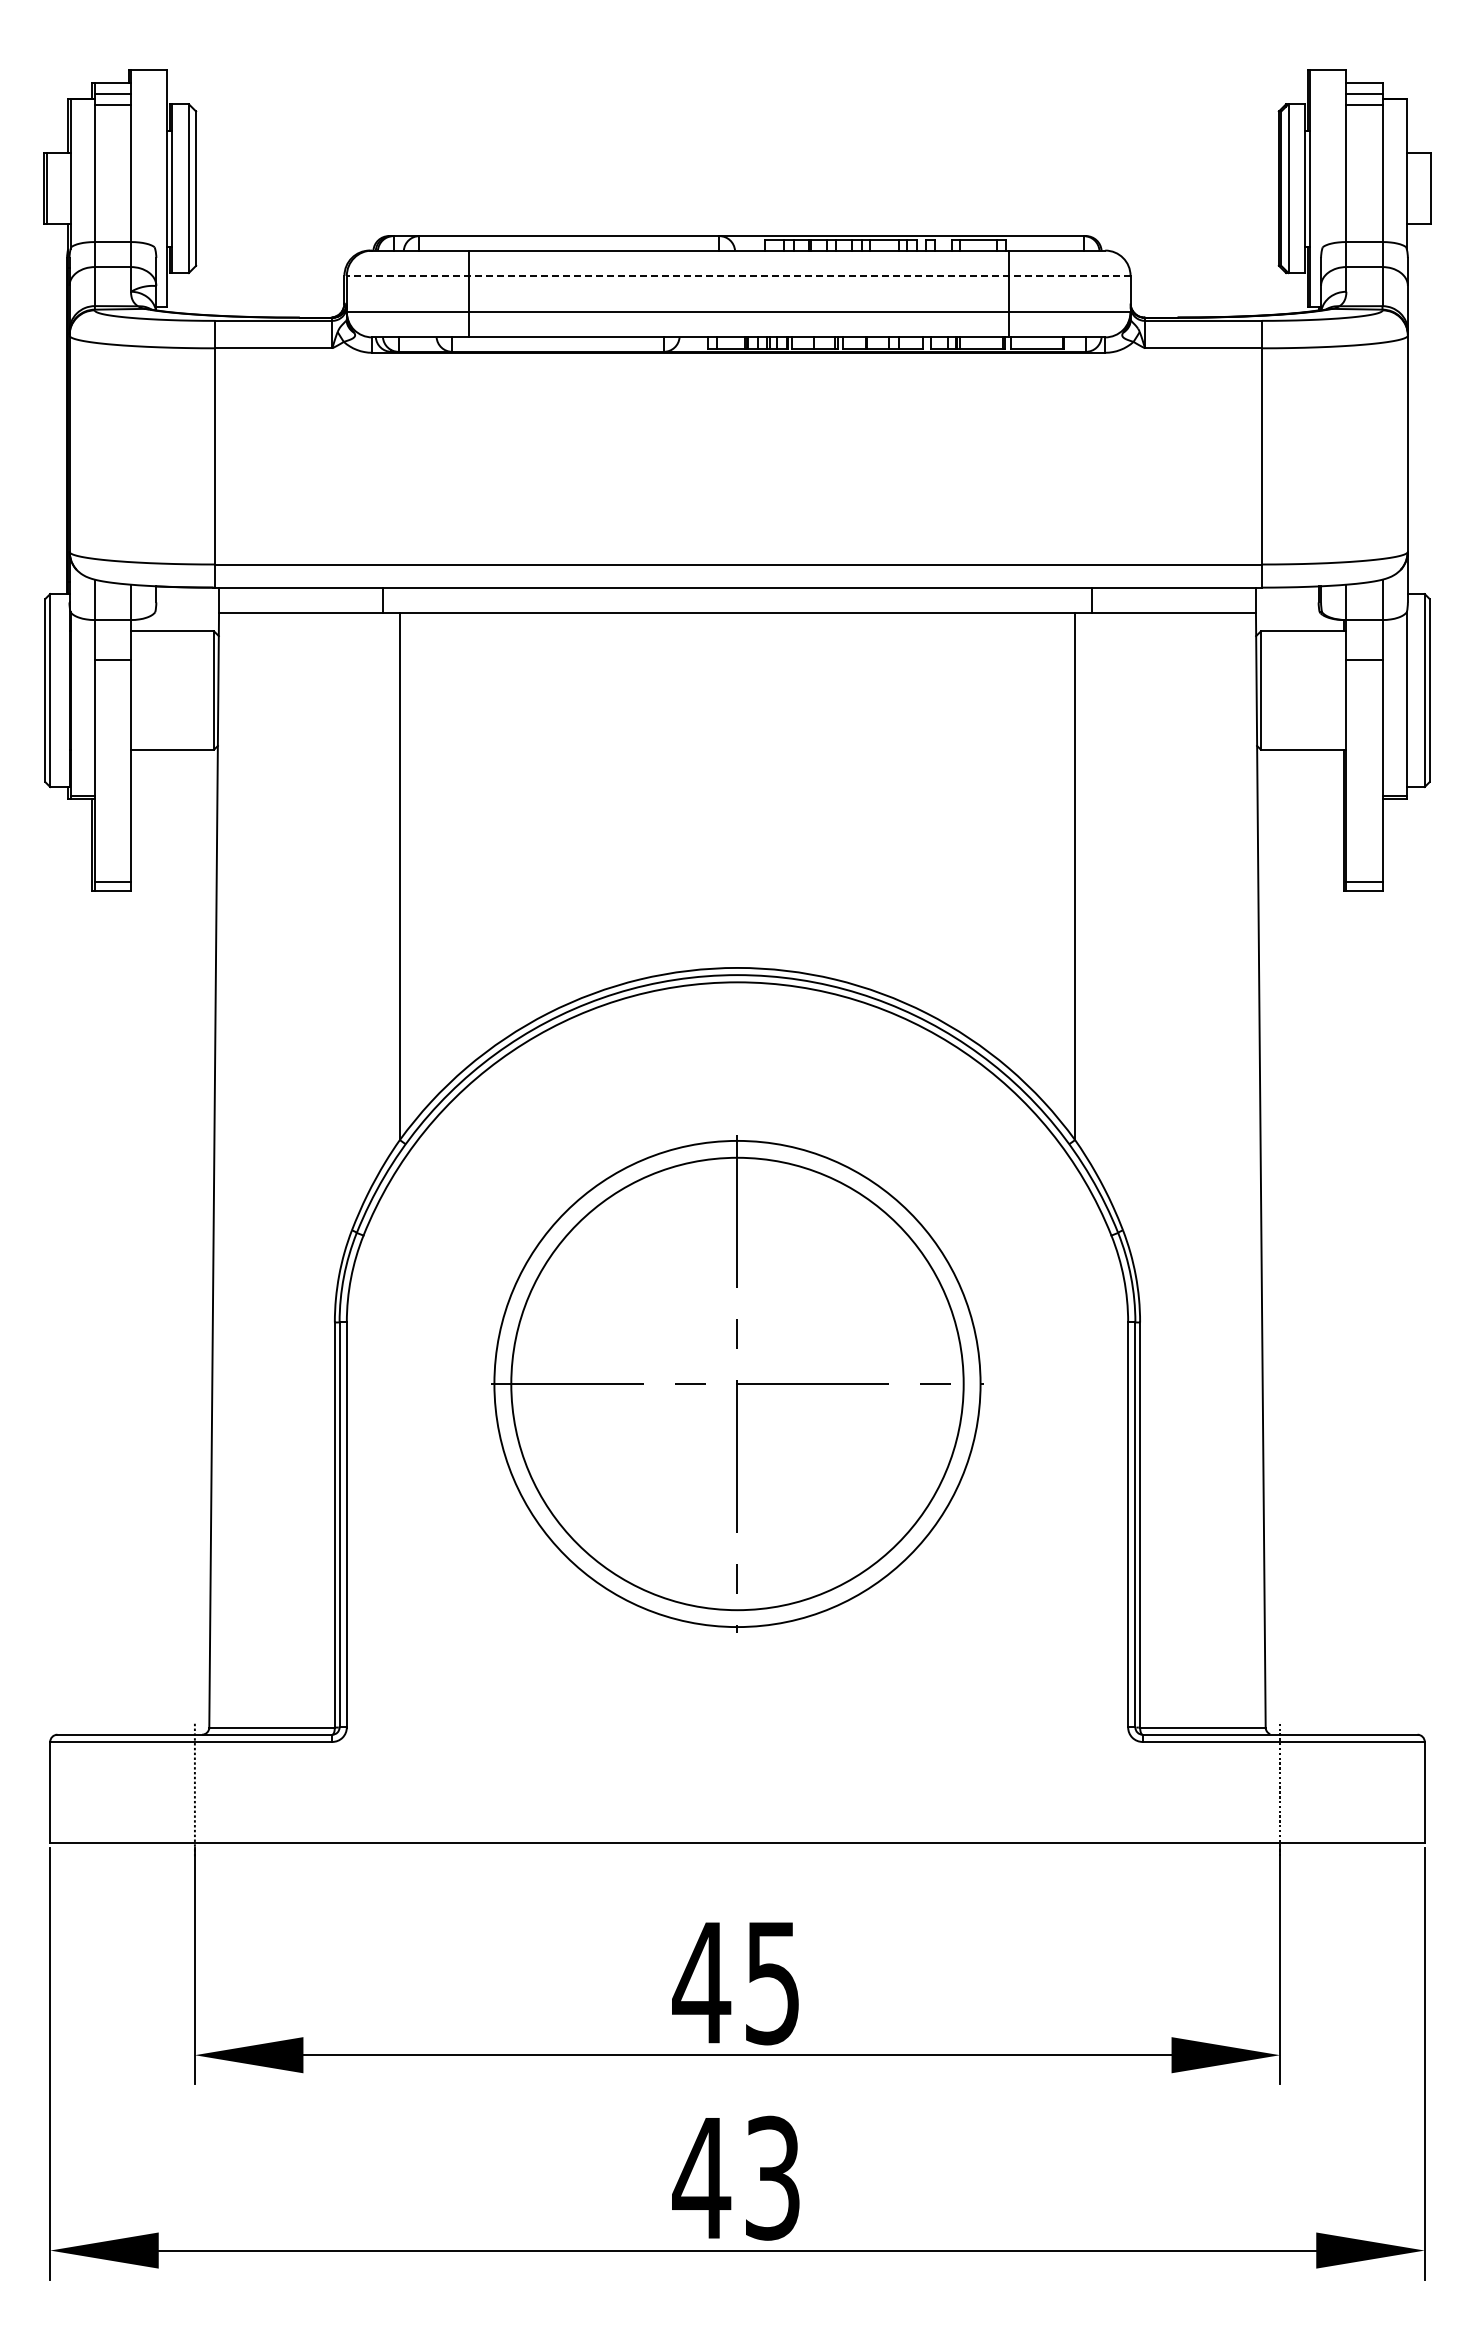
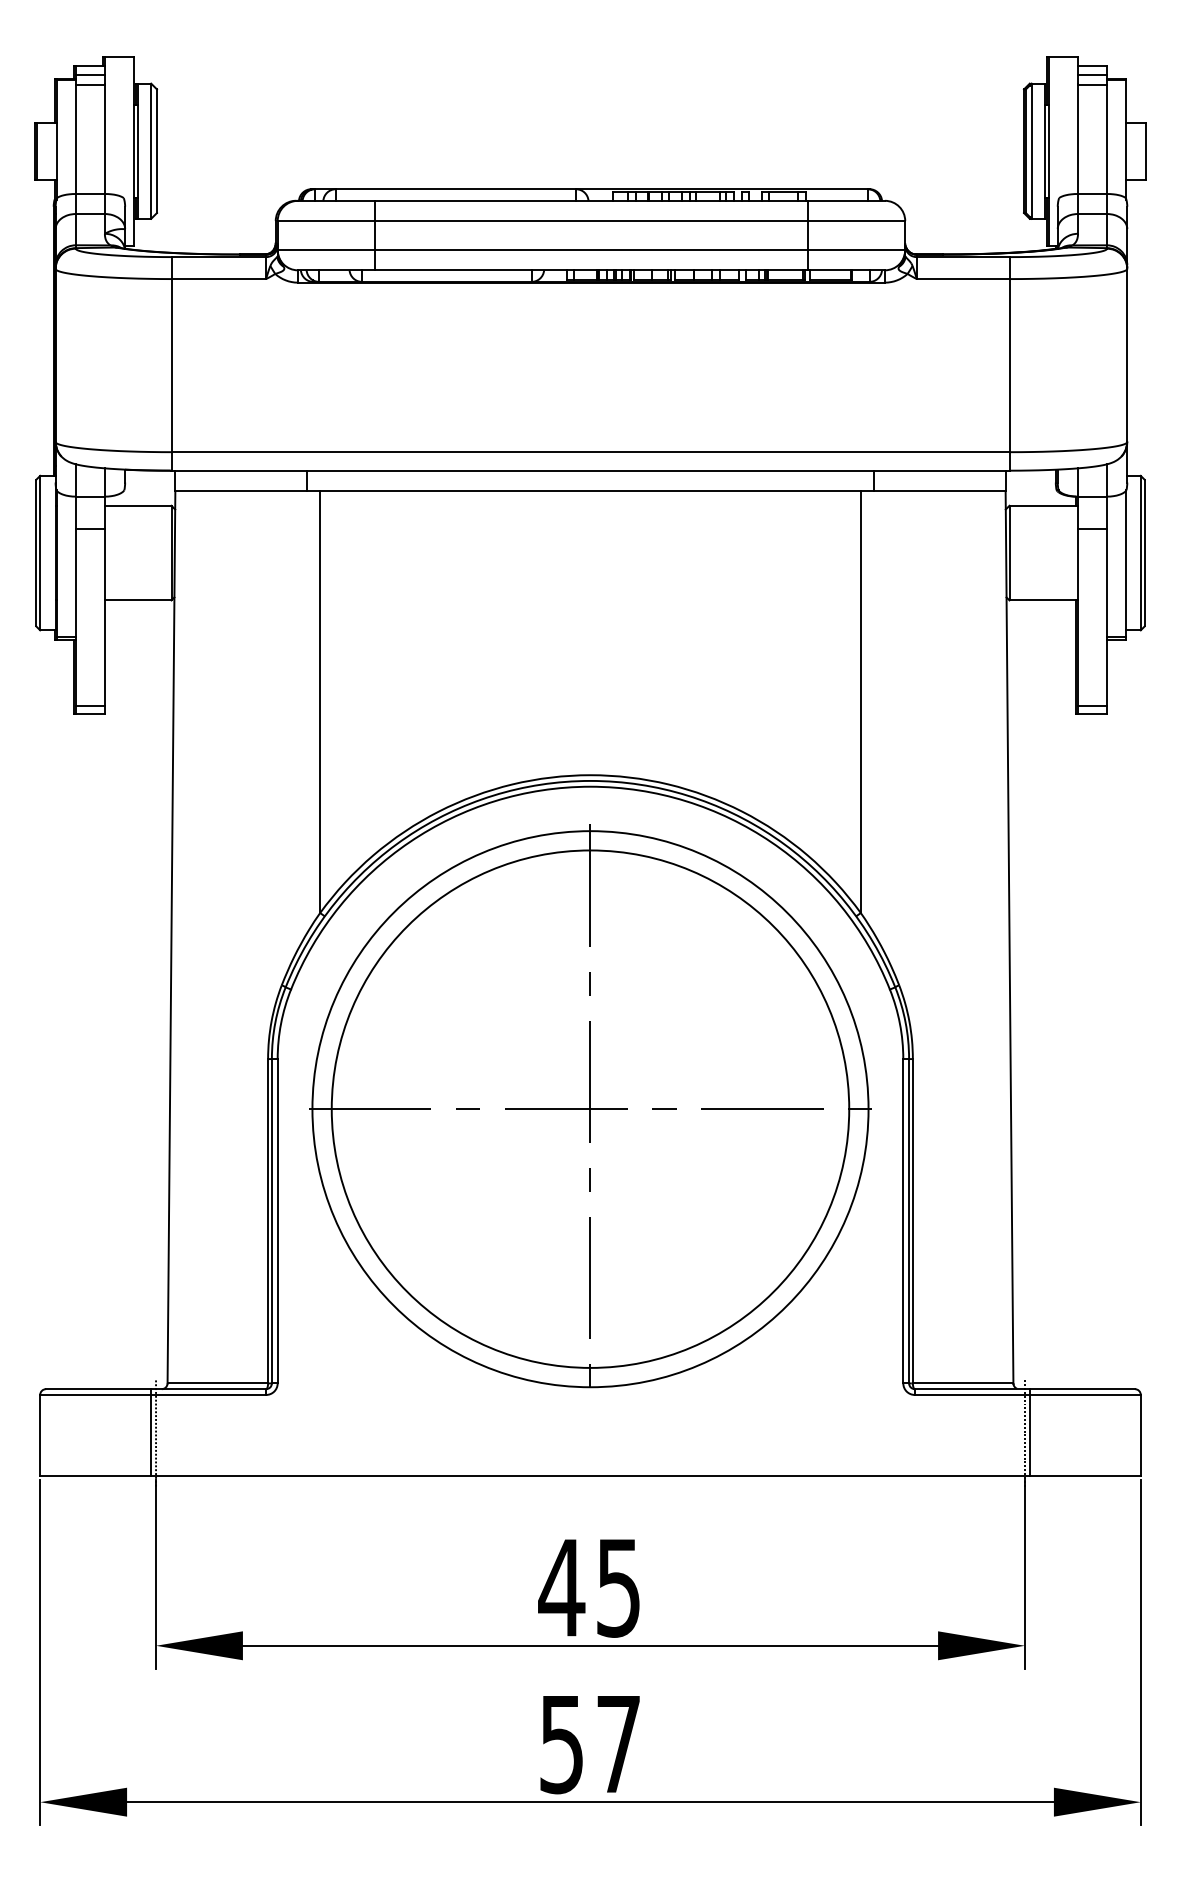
line: (738, 275) -> (591, 220), dashed -> solid
part: (737, 1381) -> (590, 1106), size x1.43
line: (188, 1788) -> (150, 1432), added
line: (1286, 1788) -> (1030, 1432), added
text: (735, 2177) -> (588, 1743), 43 -> 57

